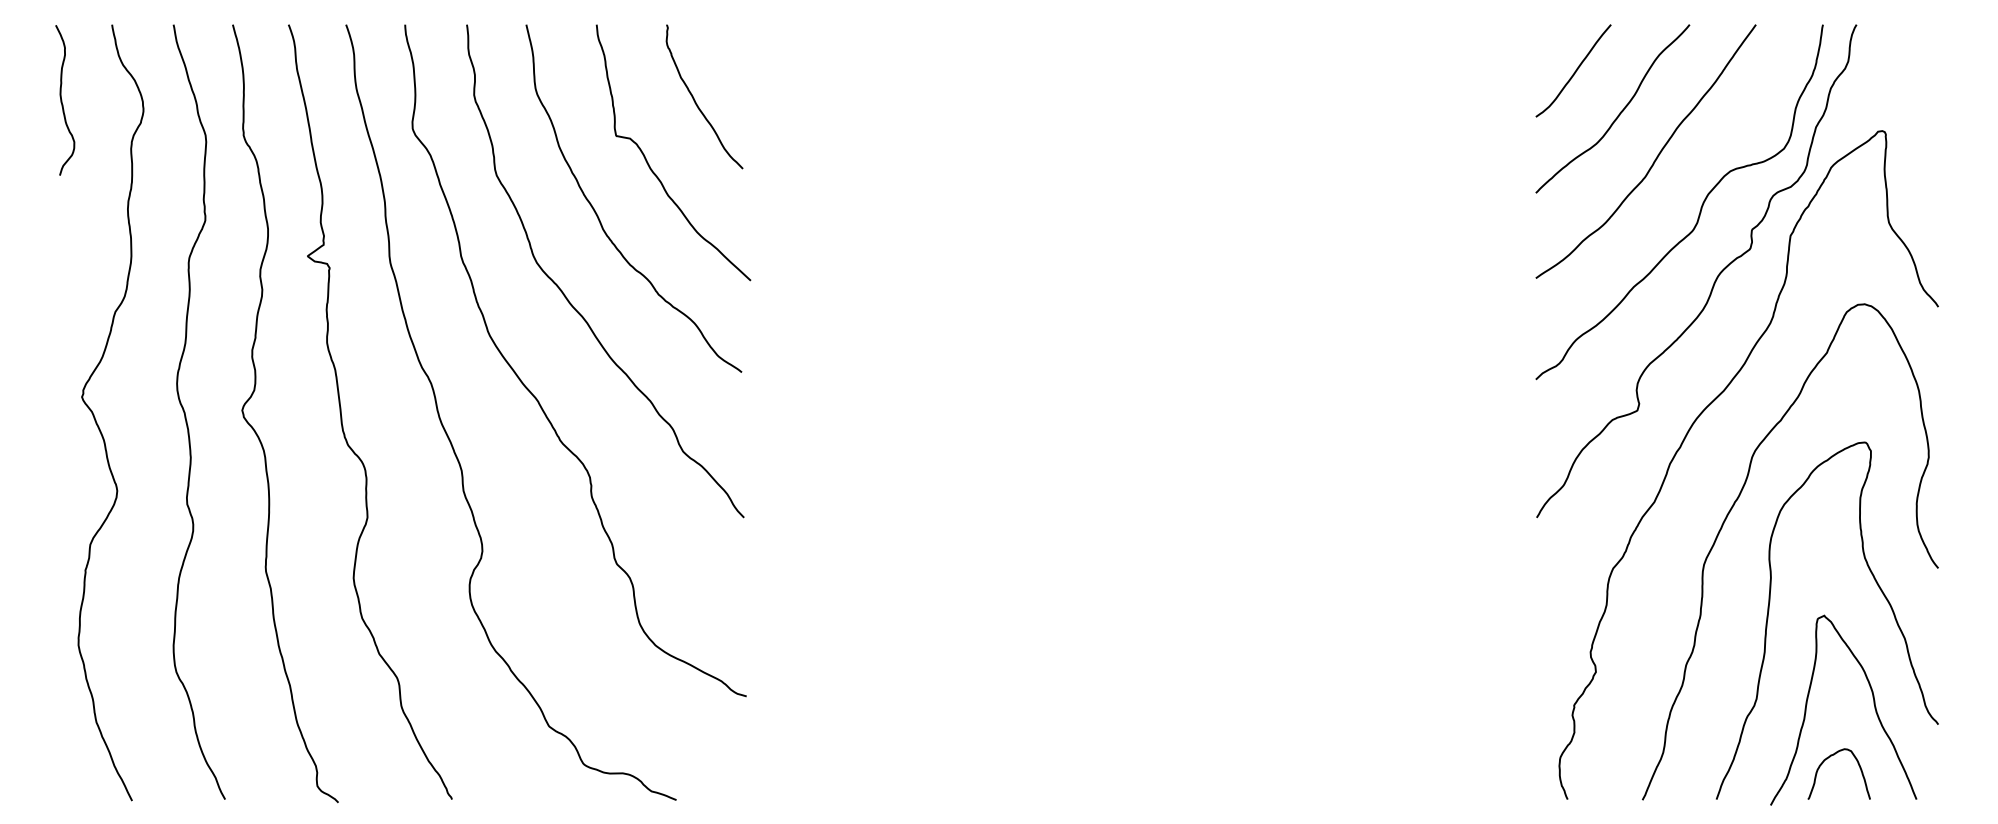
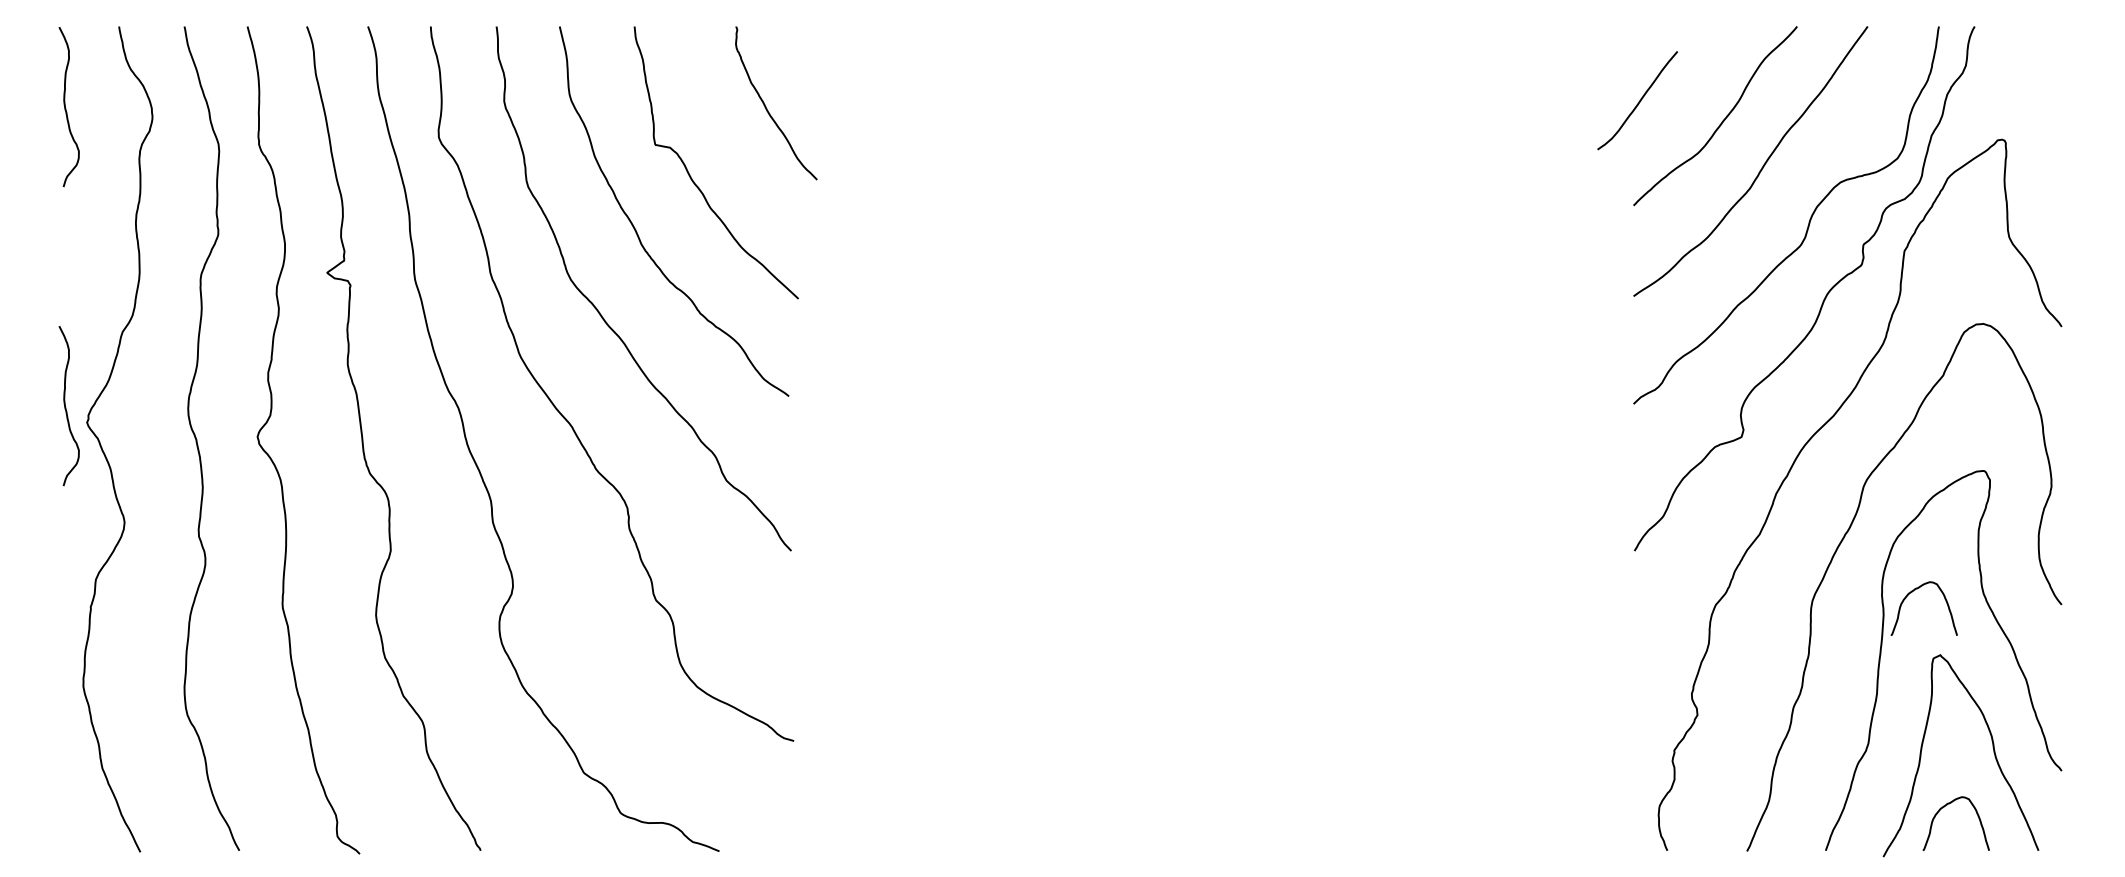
curve: (1574, 71) -> (1638, 101), moved
curve: (696, 101) -> (767, 108), moved
curve: (62, 382) -> (66, 407), added
curve: (1798, 556) -> (1912, 592), added

